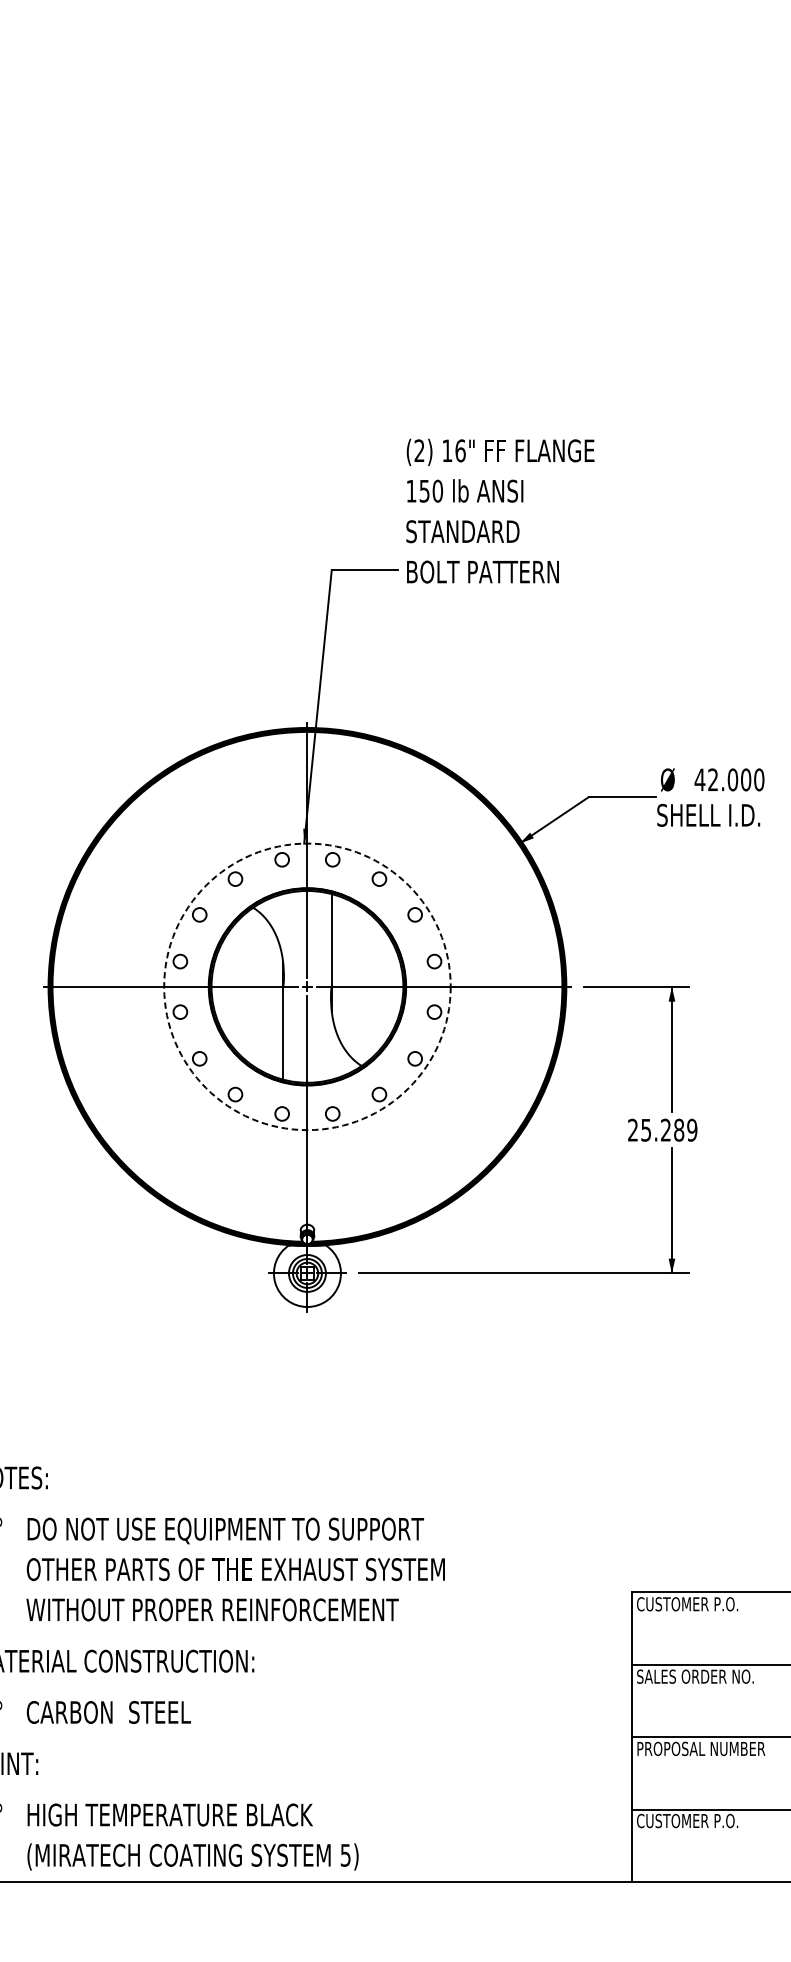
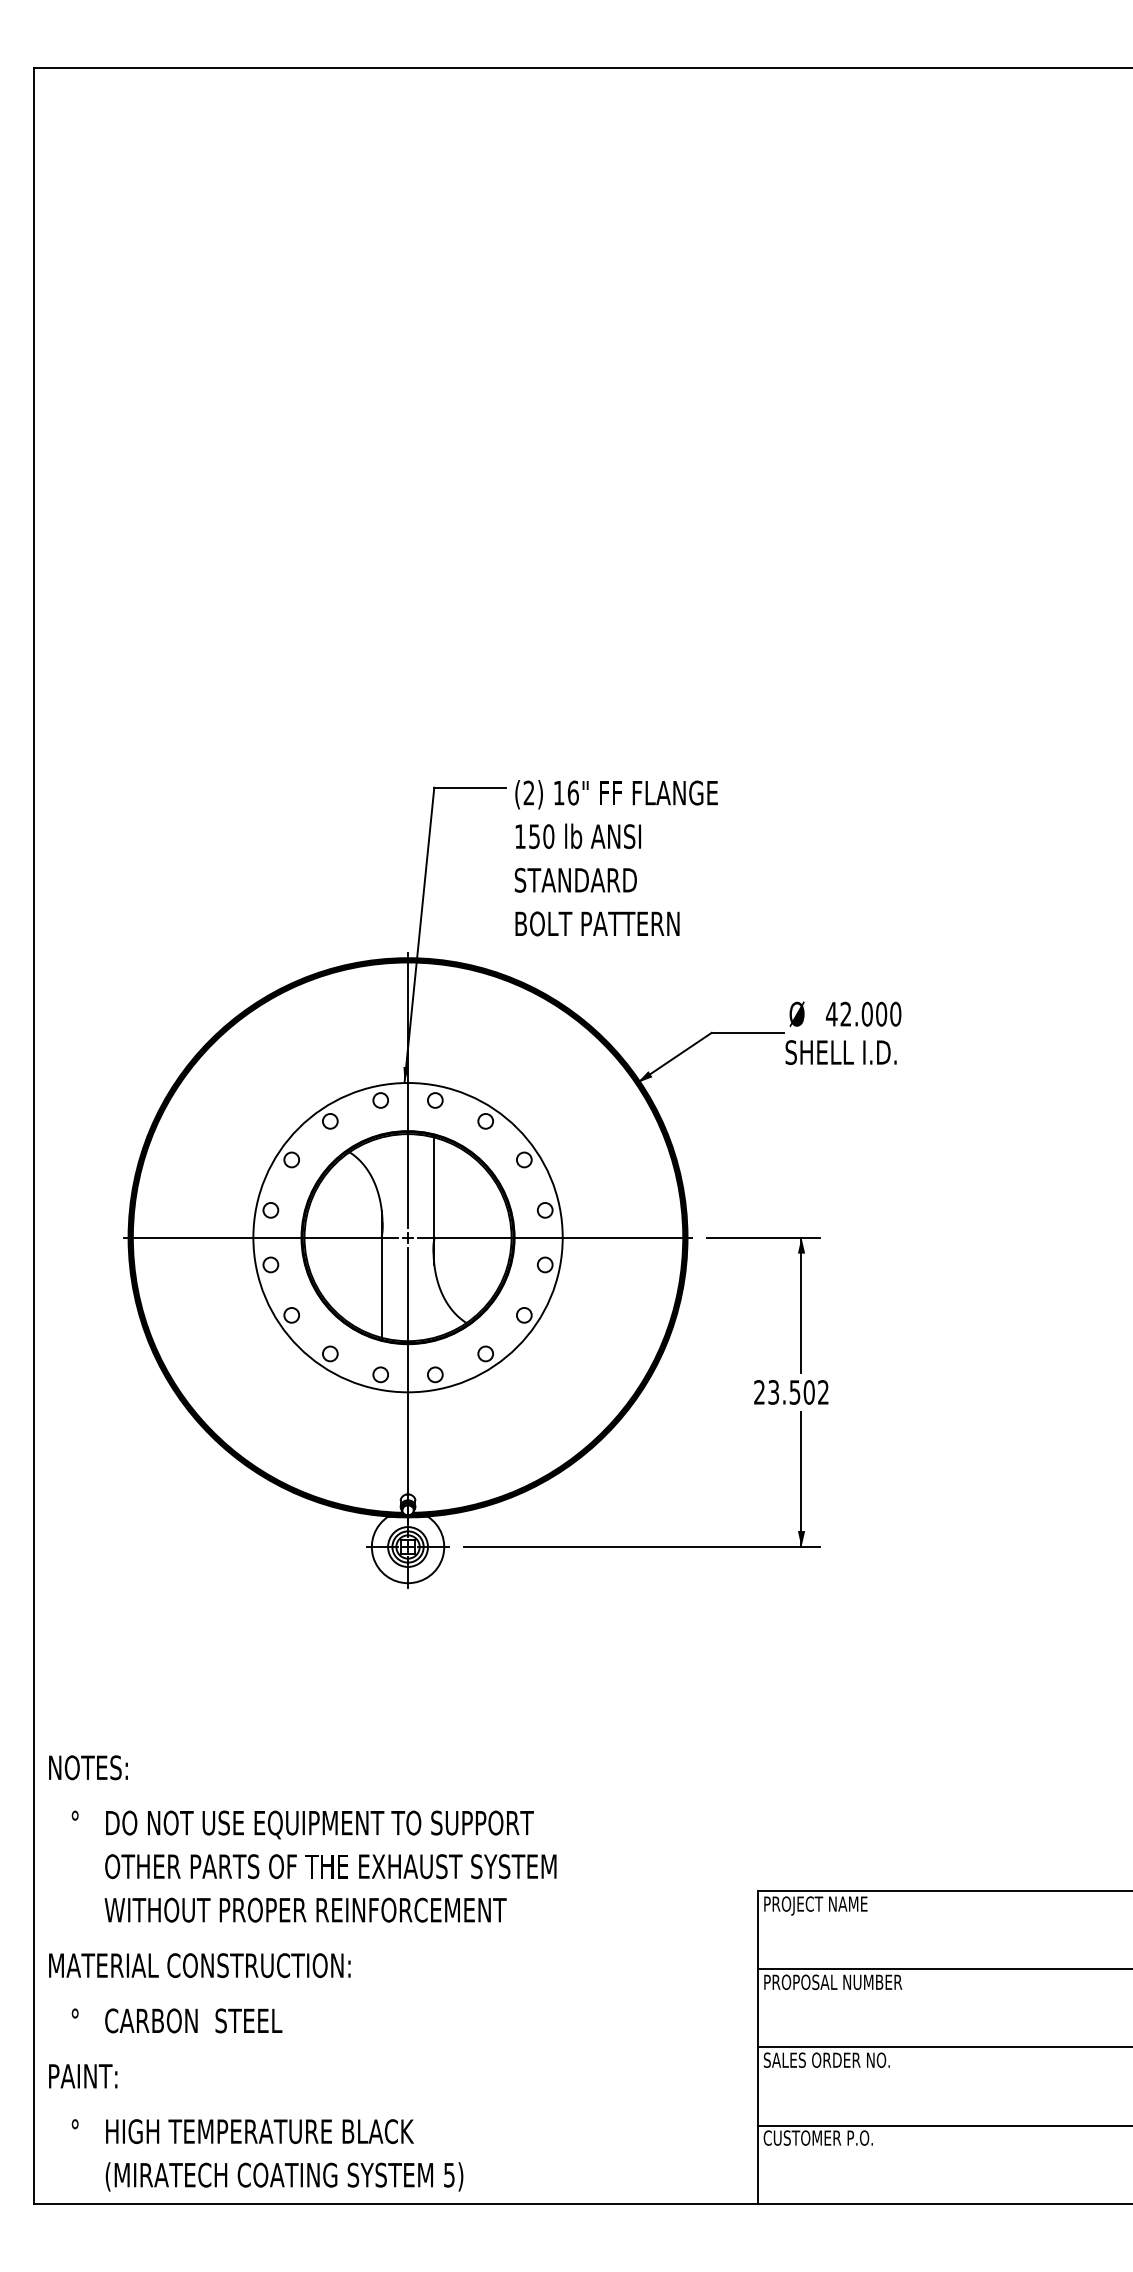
text: (499, 511) -> (615, 858), moved
circle: (306, 986) -> (407, 1237), dashed -> solid
text: (669, 1130) -> (798, 1392), 25.289 -> 23.502
text: (686, 1605) -> (817, 1905), CUSTOMER P.O. -> PROJECT NAME
text: (700, 1676) -> (832, 1982), SALES ORDER NO. -> PROPOSAL NUMBER
text: (700, 1748) -> (832, 2059), PROPOSAL NUMBER -> SALES ORDER NO.

